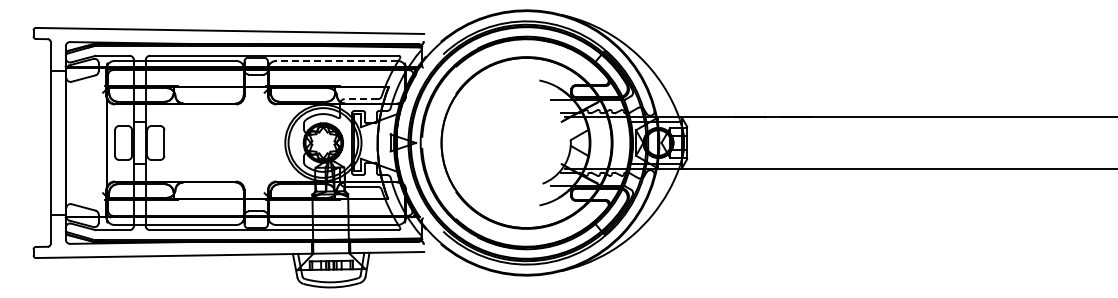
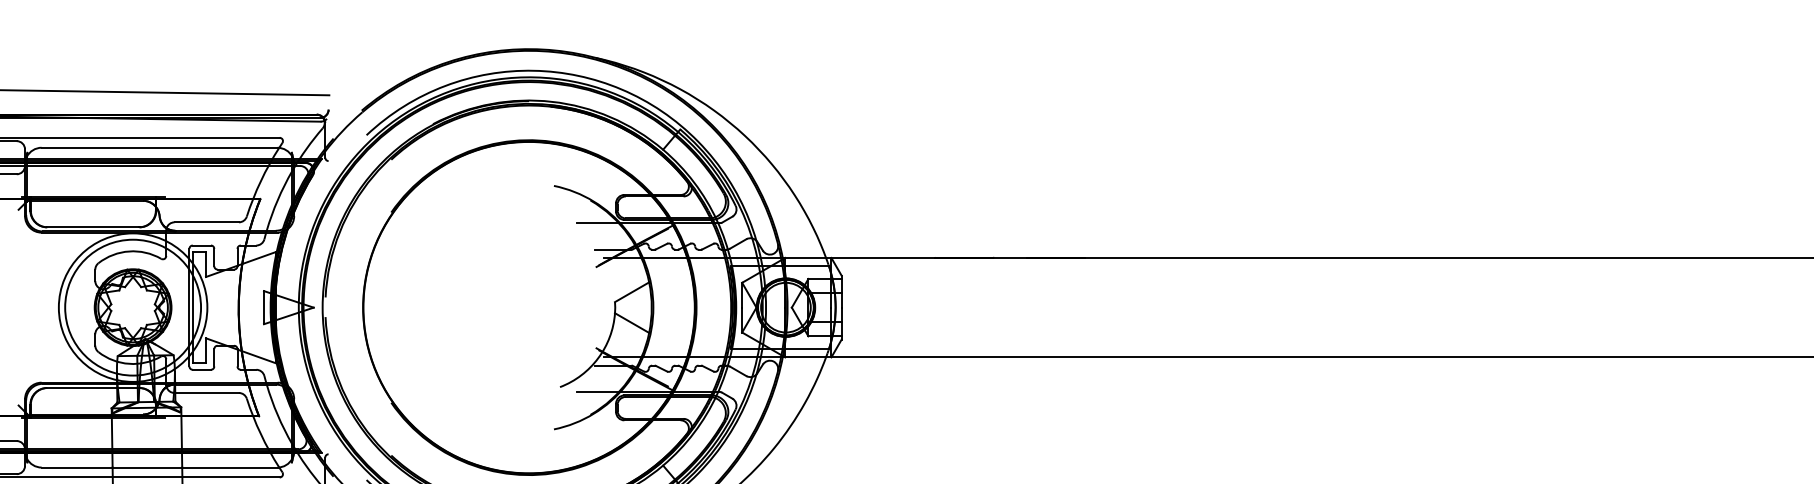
line: (337, 60) -> (160, 146), dashed -> solid
line: (361, 99) -> (207, 222), dashed -> solid

